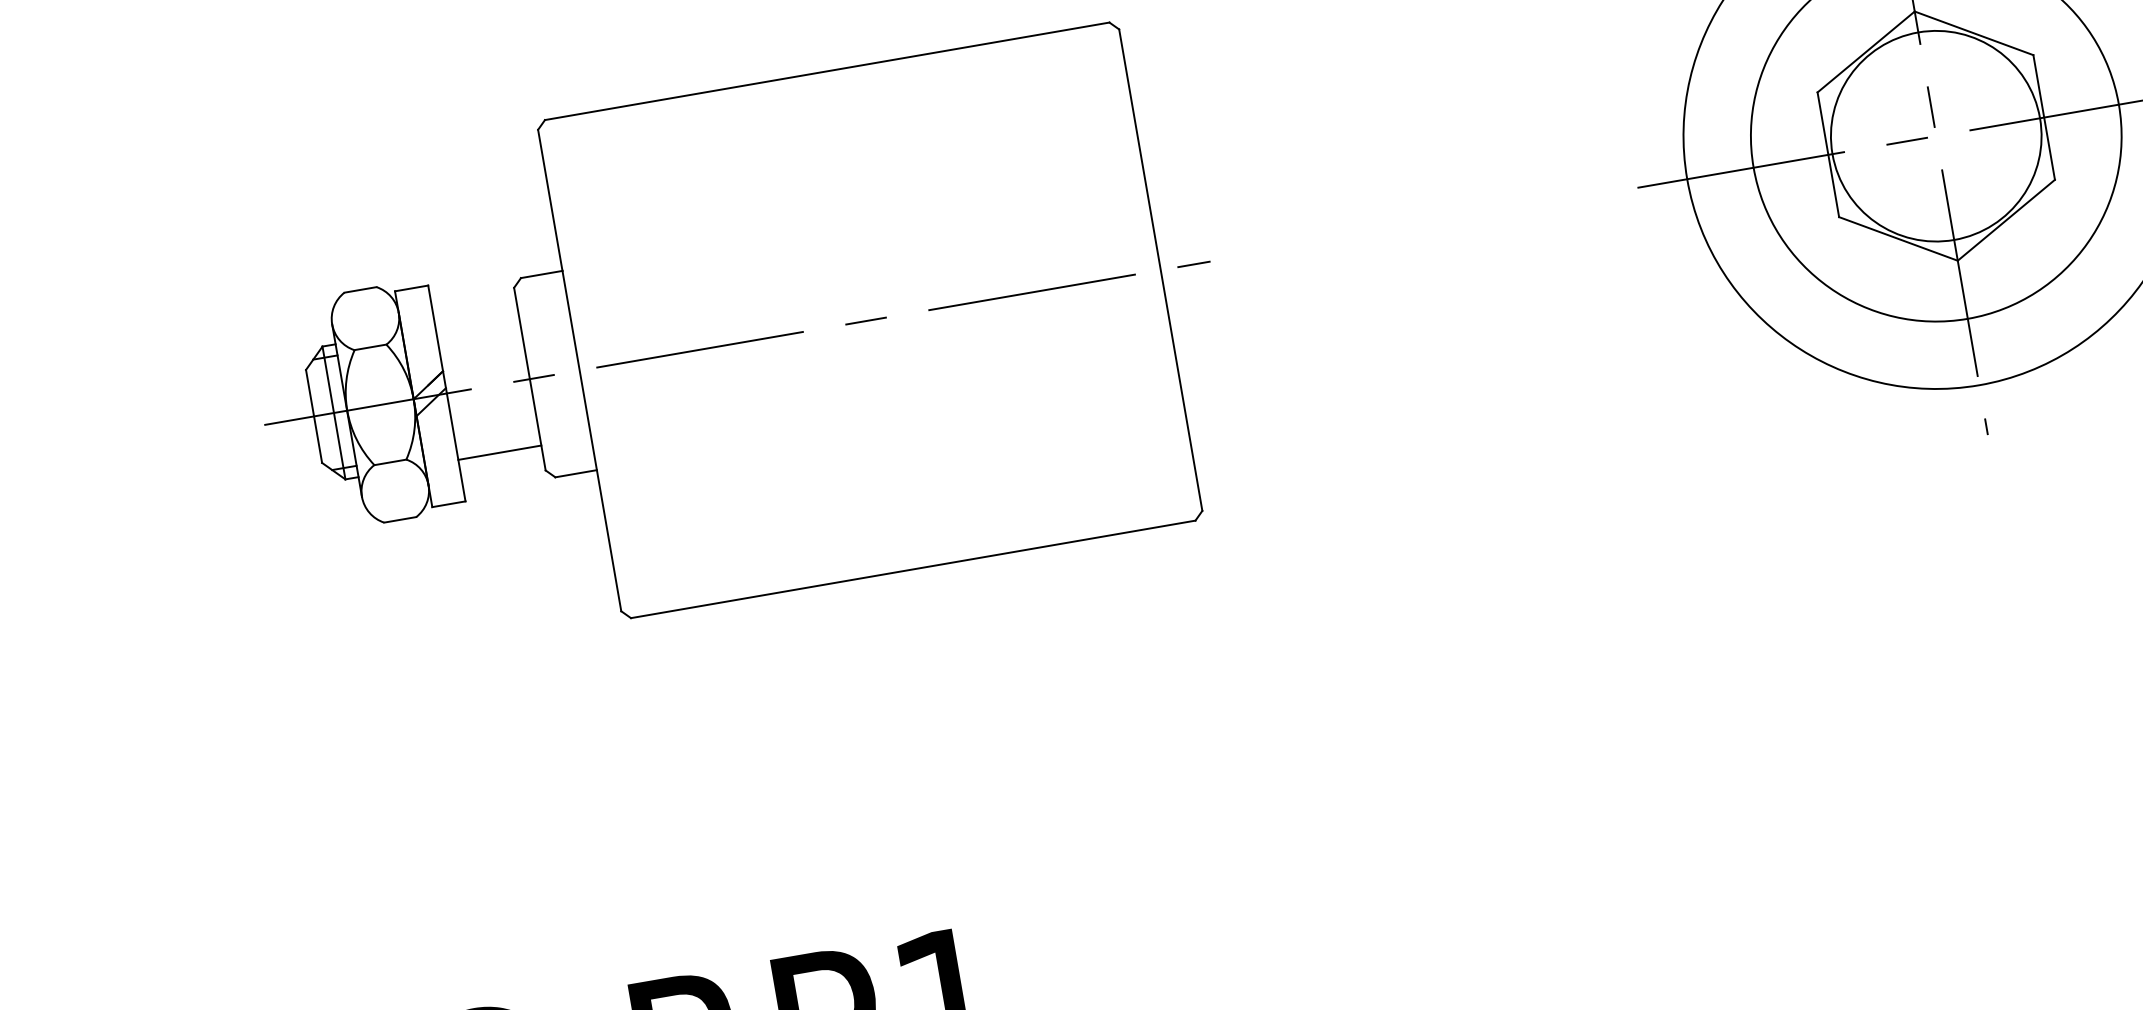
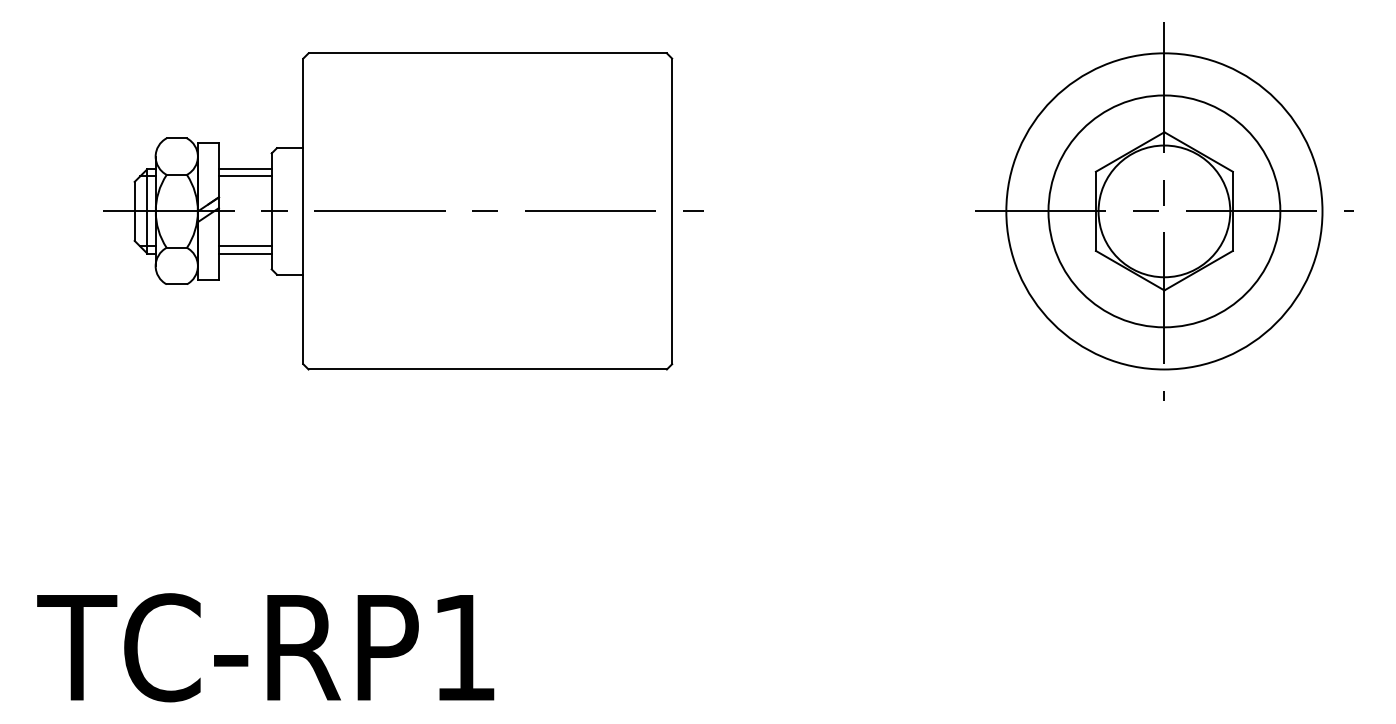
line: (477, 320) -> (245, 169), added
line: (479, 331) -> (245, 176), added
line: (498, 441) -> (245, 246), added

